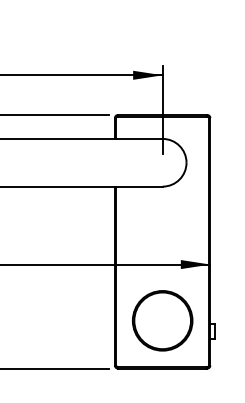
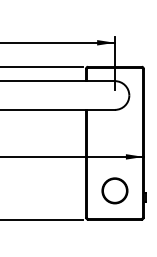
circle: (161, 320) -> (114, 190), size x0.7

